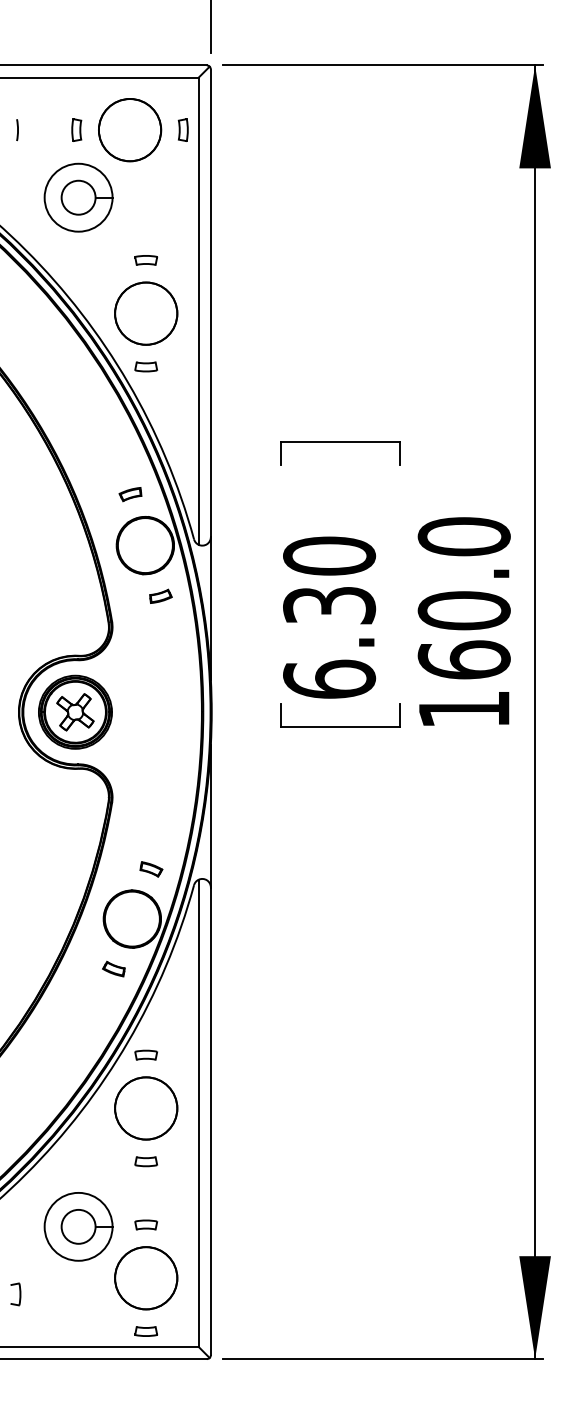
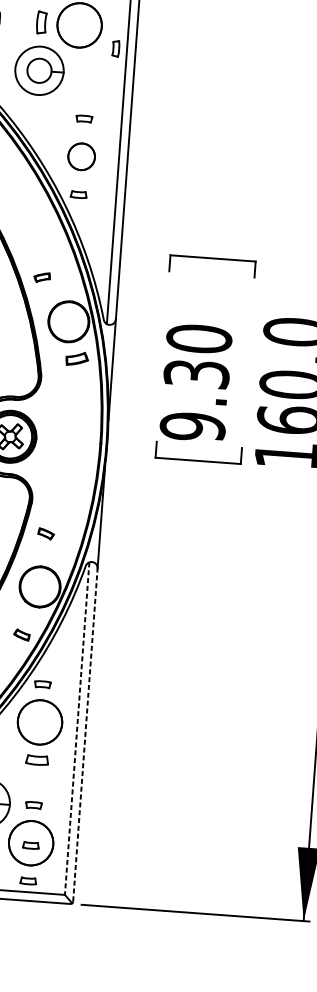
part: (76, 129) -> (41, 22), size x1.4
part: (182, 129) -> (115, 48), moved
circle: (146, 313) -> (81, 156), size x0.6
part: (130, 494) -> (42, 277), moved
part: (160, 595) -> (77, 358), size x1.4
text: (329, 679) -> (192, 426), 6.30 -> 9.30
part: (151, 869) -> (46, 534), moved
part: (113, 968) -> (21, 634), moved
line: (198, 1113) -> (76, 728), solid -> dashed
line: (210, 1121) -> (85, 735), solid -> dashed
part: (145, 1161) -> (36, 760), size x1.4
part: (145, 1281) -> (30, 845), added

